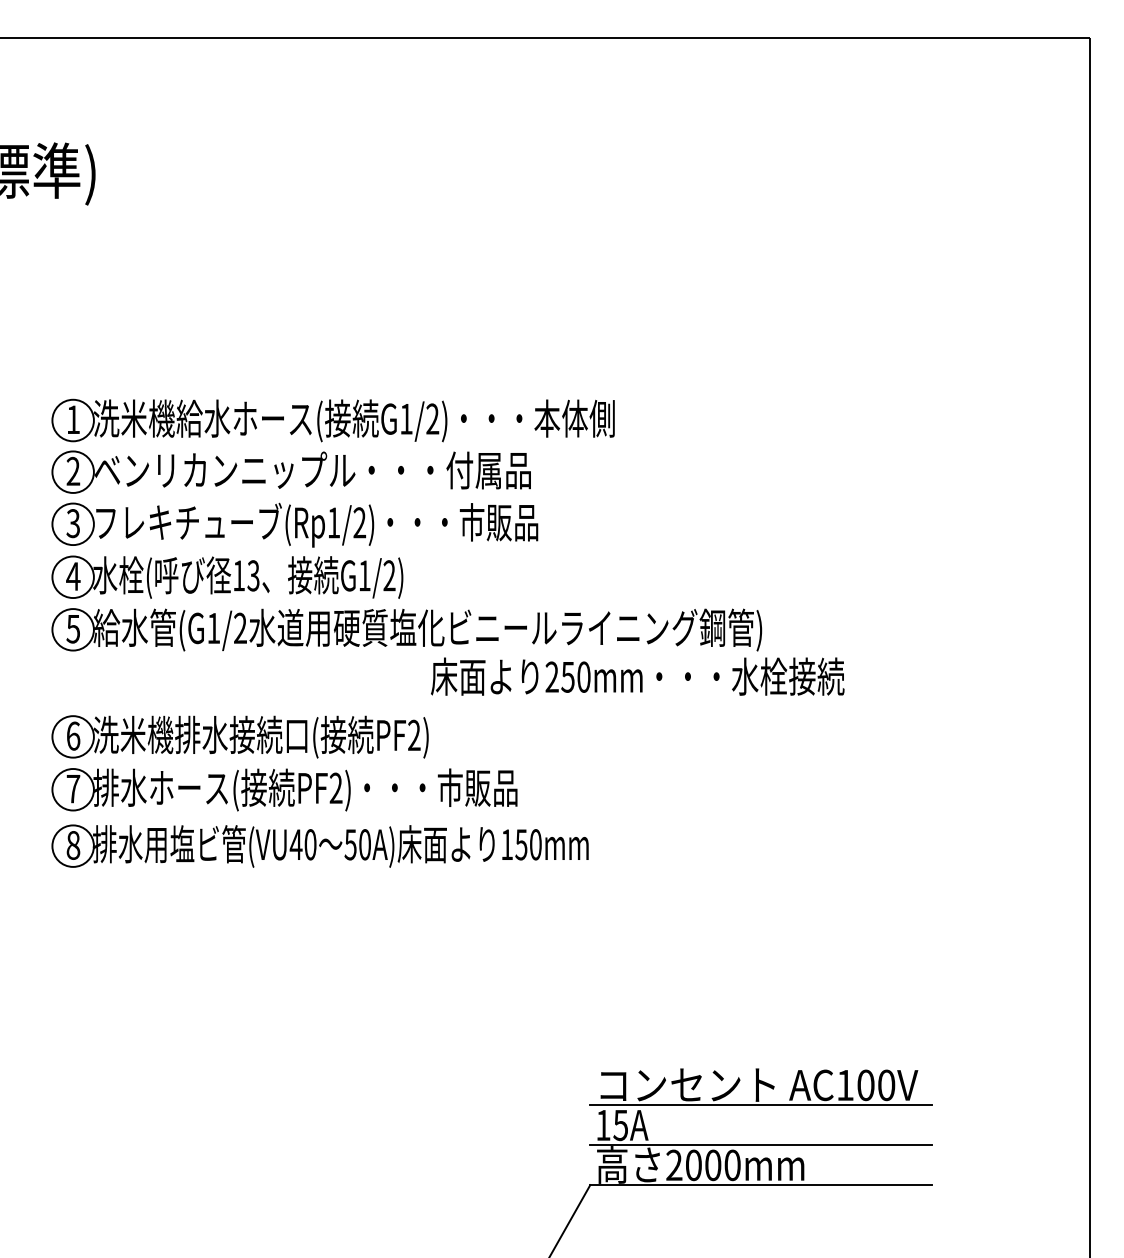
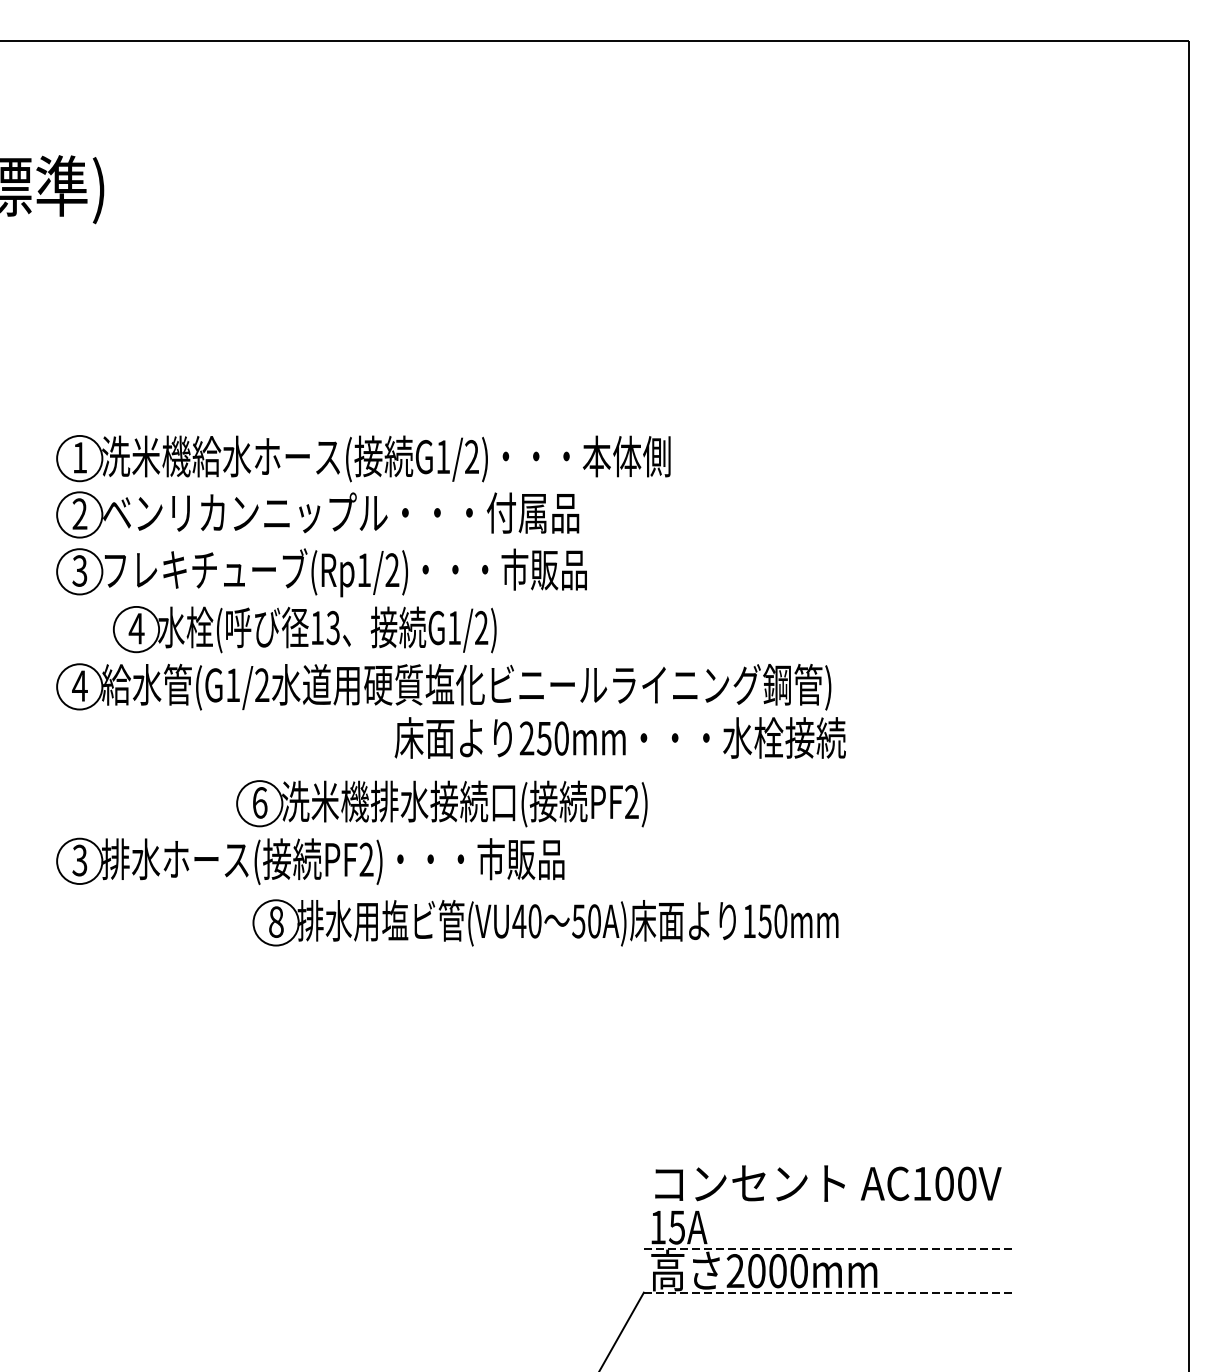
part: (227, 576) -> (304, 628), moved
text: (73, 629) -> (80, 686), 5 -> 4
text: (637, 676) -> (620, 737), moved
part: (239, 736) -> (441, 803), moved
text: (73, 788) -> (80, 859), 7 -> 3
part: (319, 845) -> (544, 922), moved
line: (760, 1105) -> (829, 1205), removed
line: (760, 1145) -> (829, 1249), solid -> dashed
line: (760, 1185) -> (829, 1293), solid -> dashed

